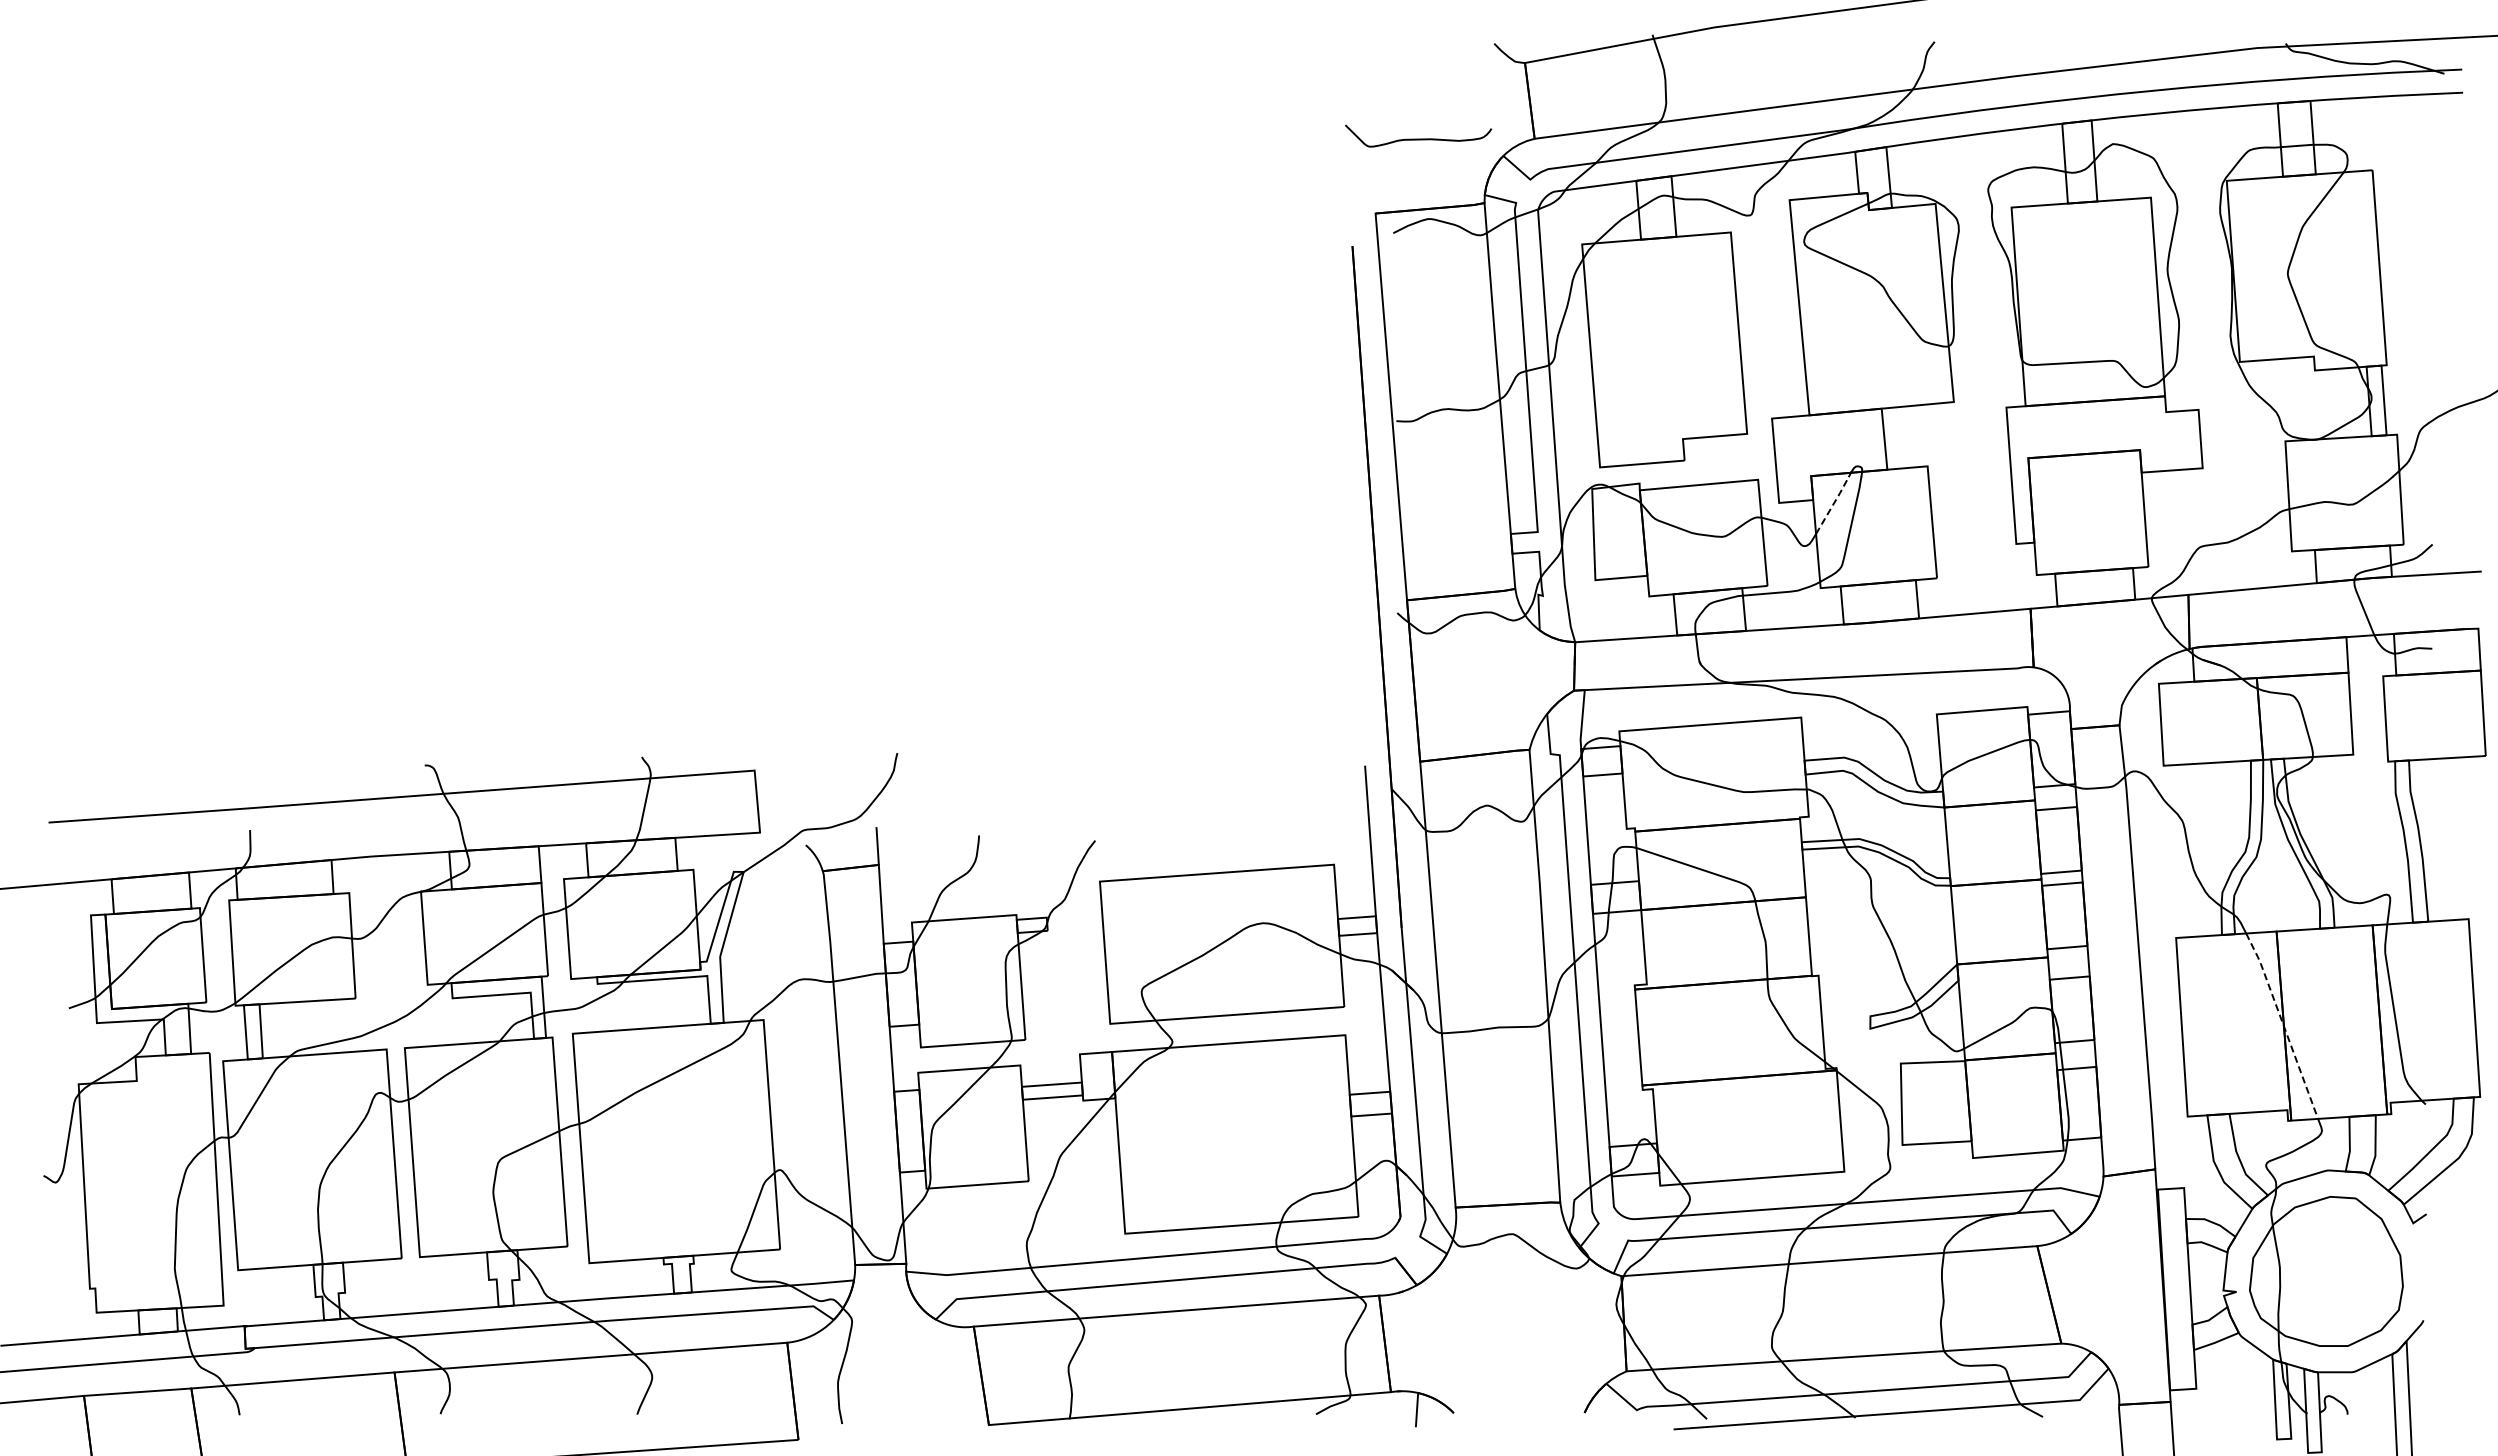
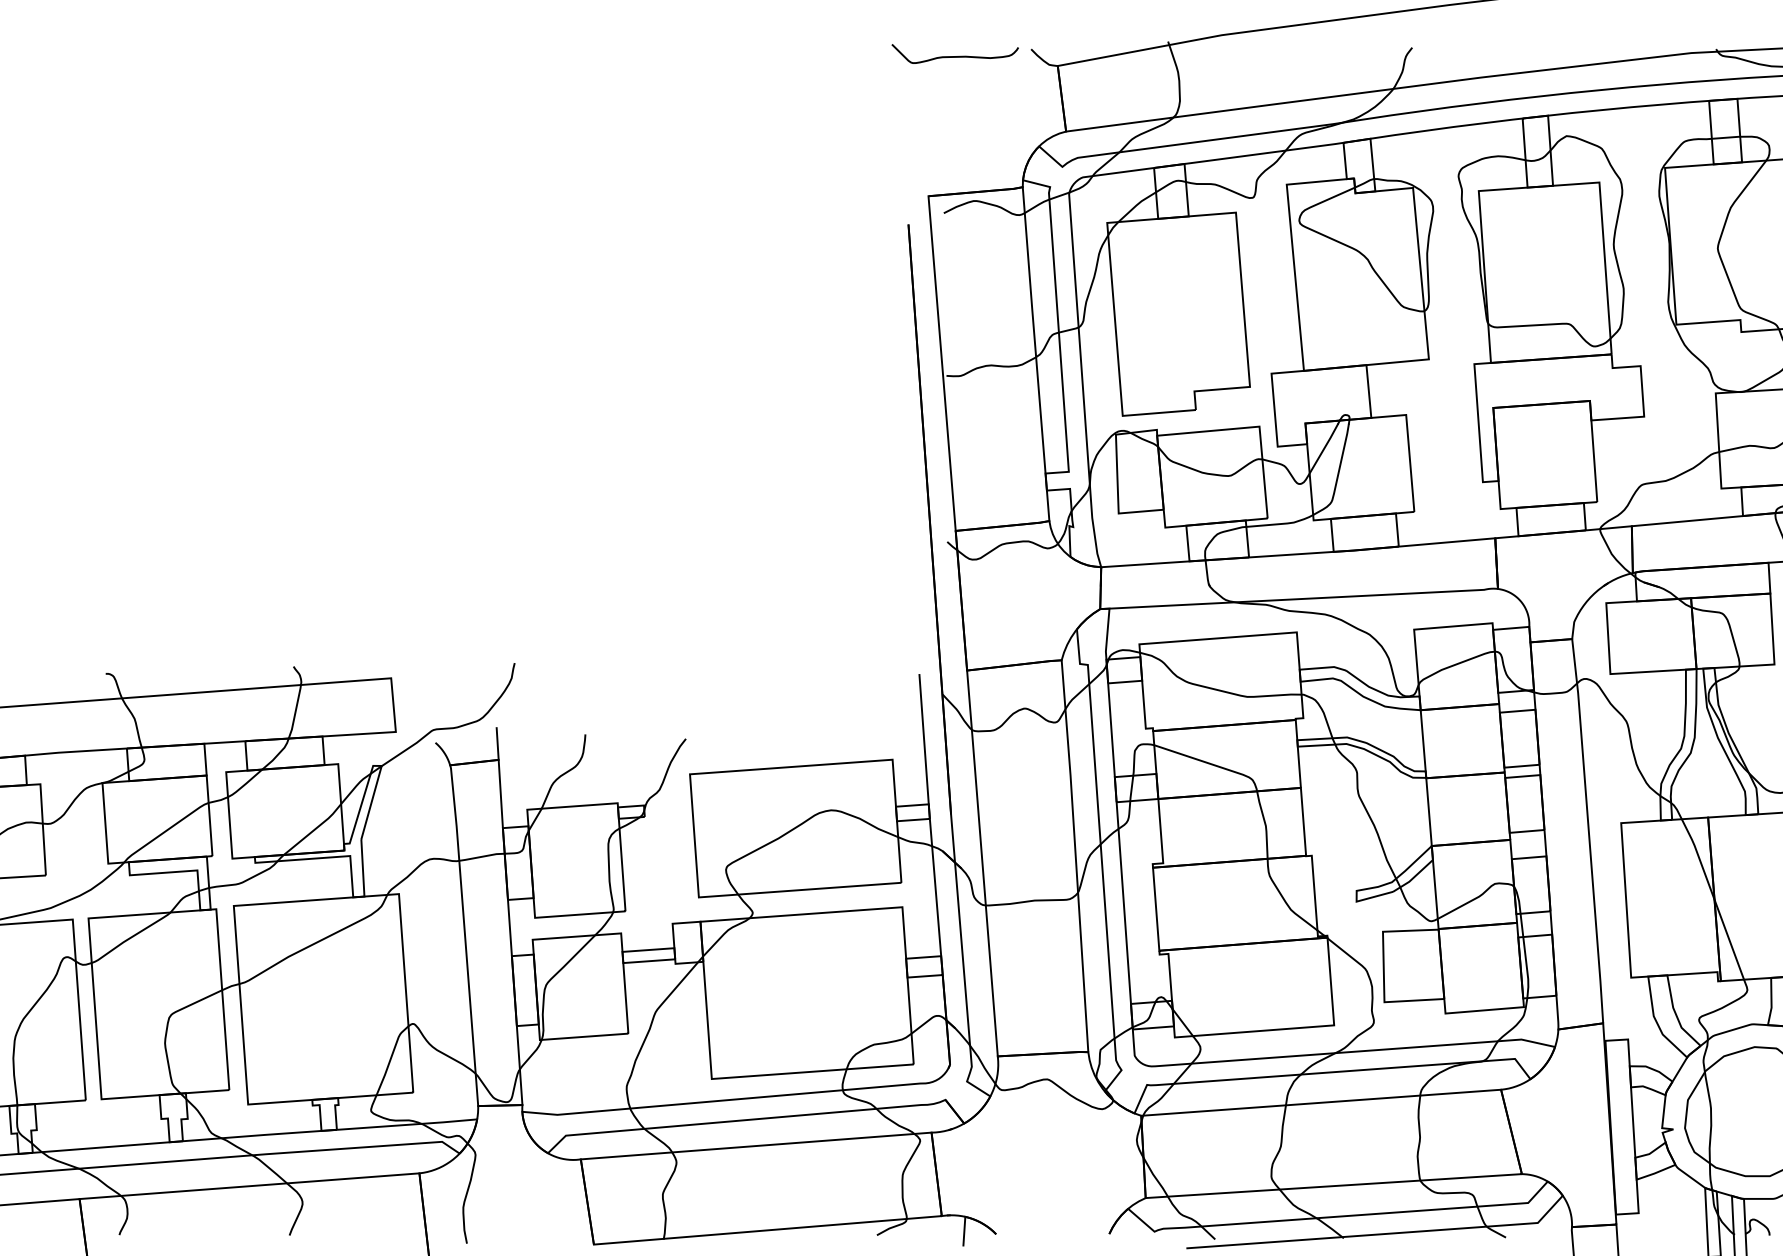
curve: (1418, 138) -> (955, 56), moved
line: (1833, 504) -> (1324, 448), dashed -> solid
line: (2283, 1024) -> (1714, 897), dashed -> solid

